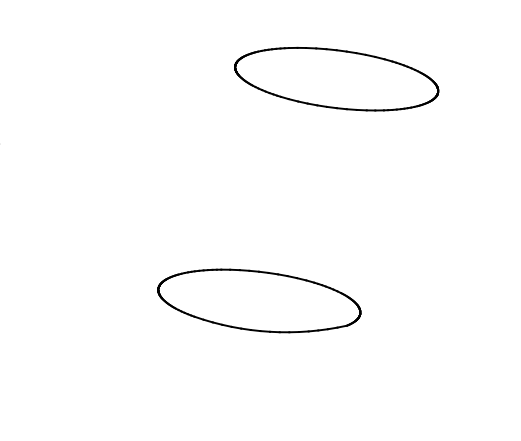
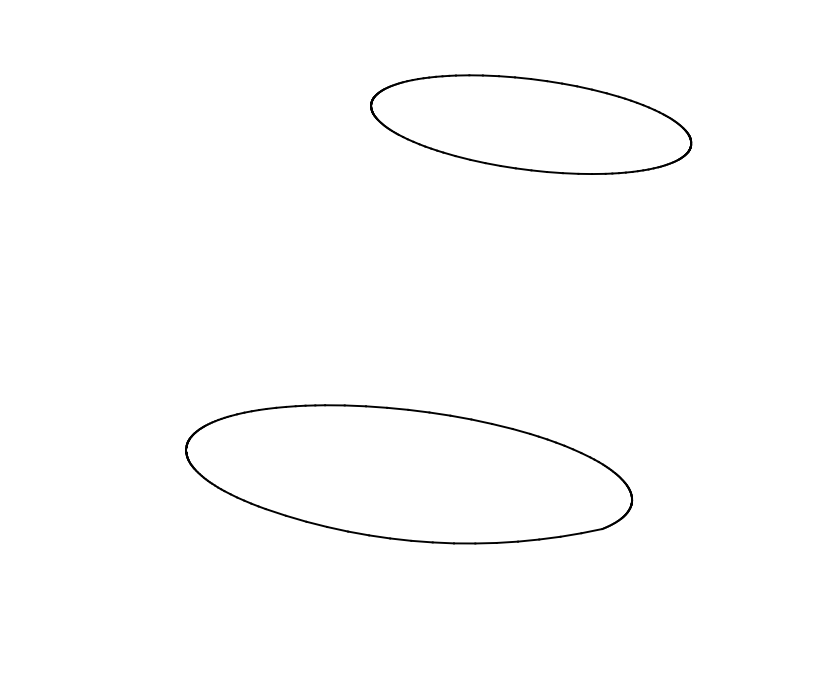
part: (259, 300) -> (409, 473), size x1.4

